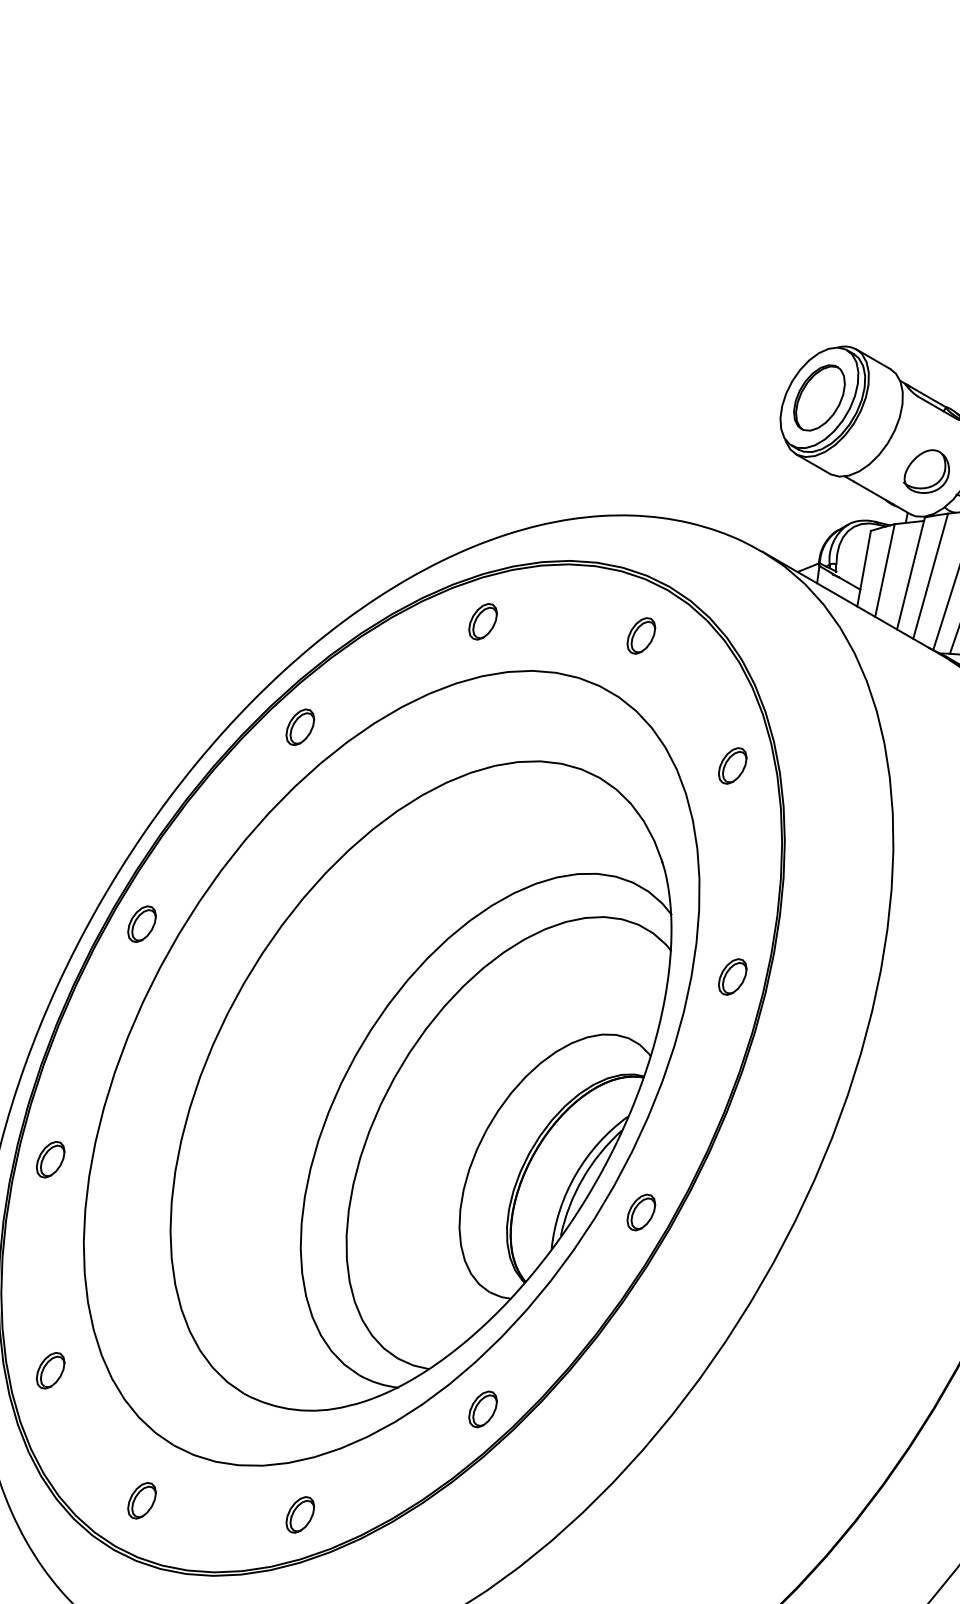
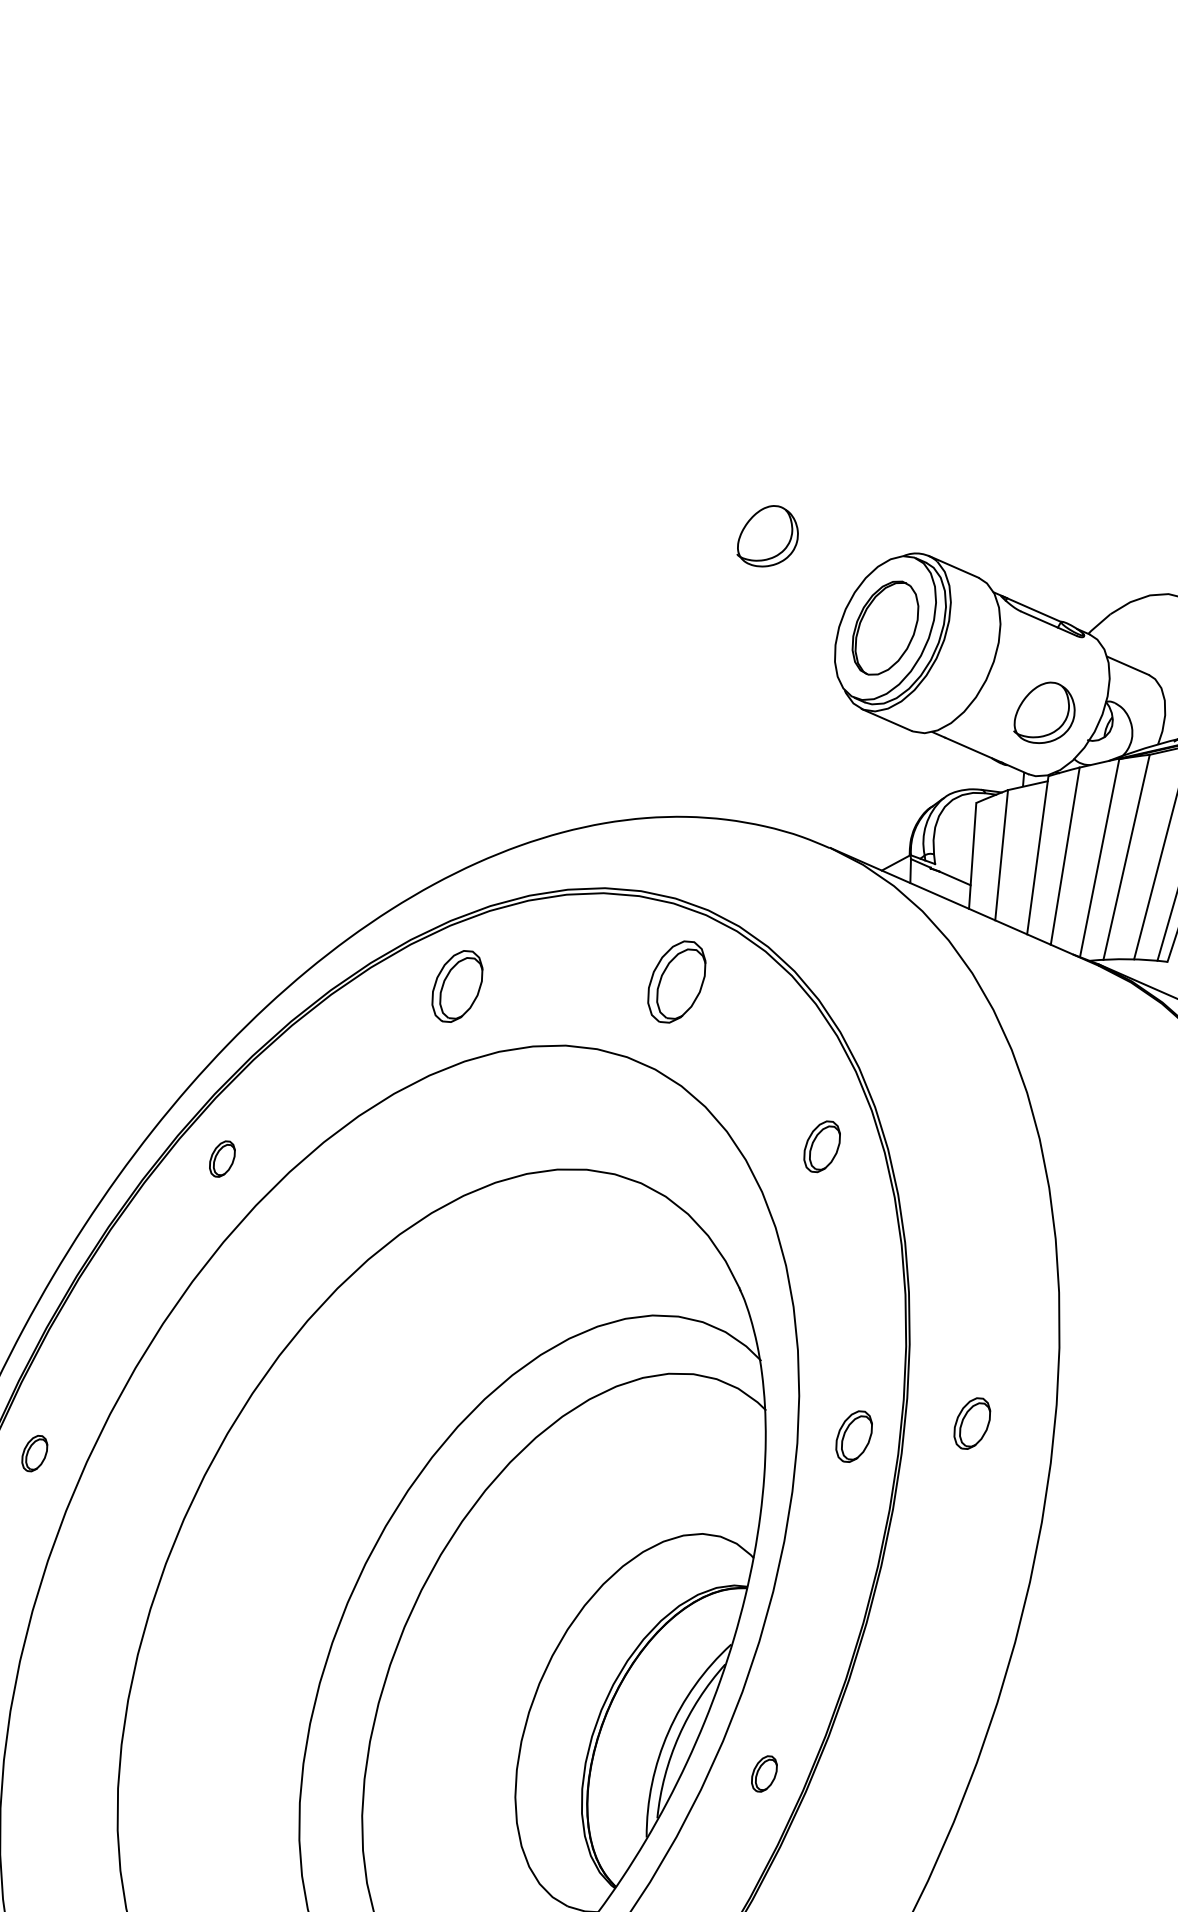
part: (741, 322) -> (766, 536), added
part: (482, 621) -> (456, 986), size x1.4
part: (641, 635) -> (677, 981), size x1.6
part: (300, 726) -> (222, 1158), size x0.7
part: (141, 923) -> (33, 1452), size x0.7
part: (818, 976) -> (971, 1422), added
part: (641, 1212) -> (764, 1773), size x0.7

